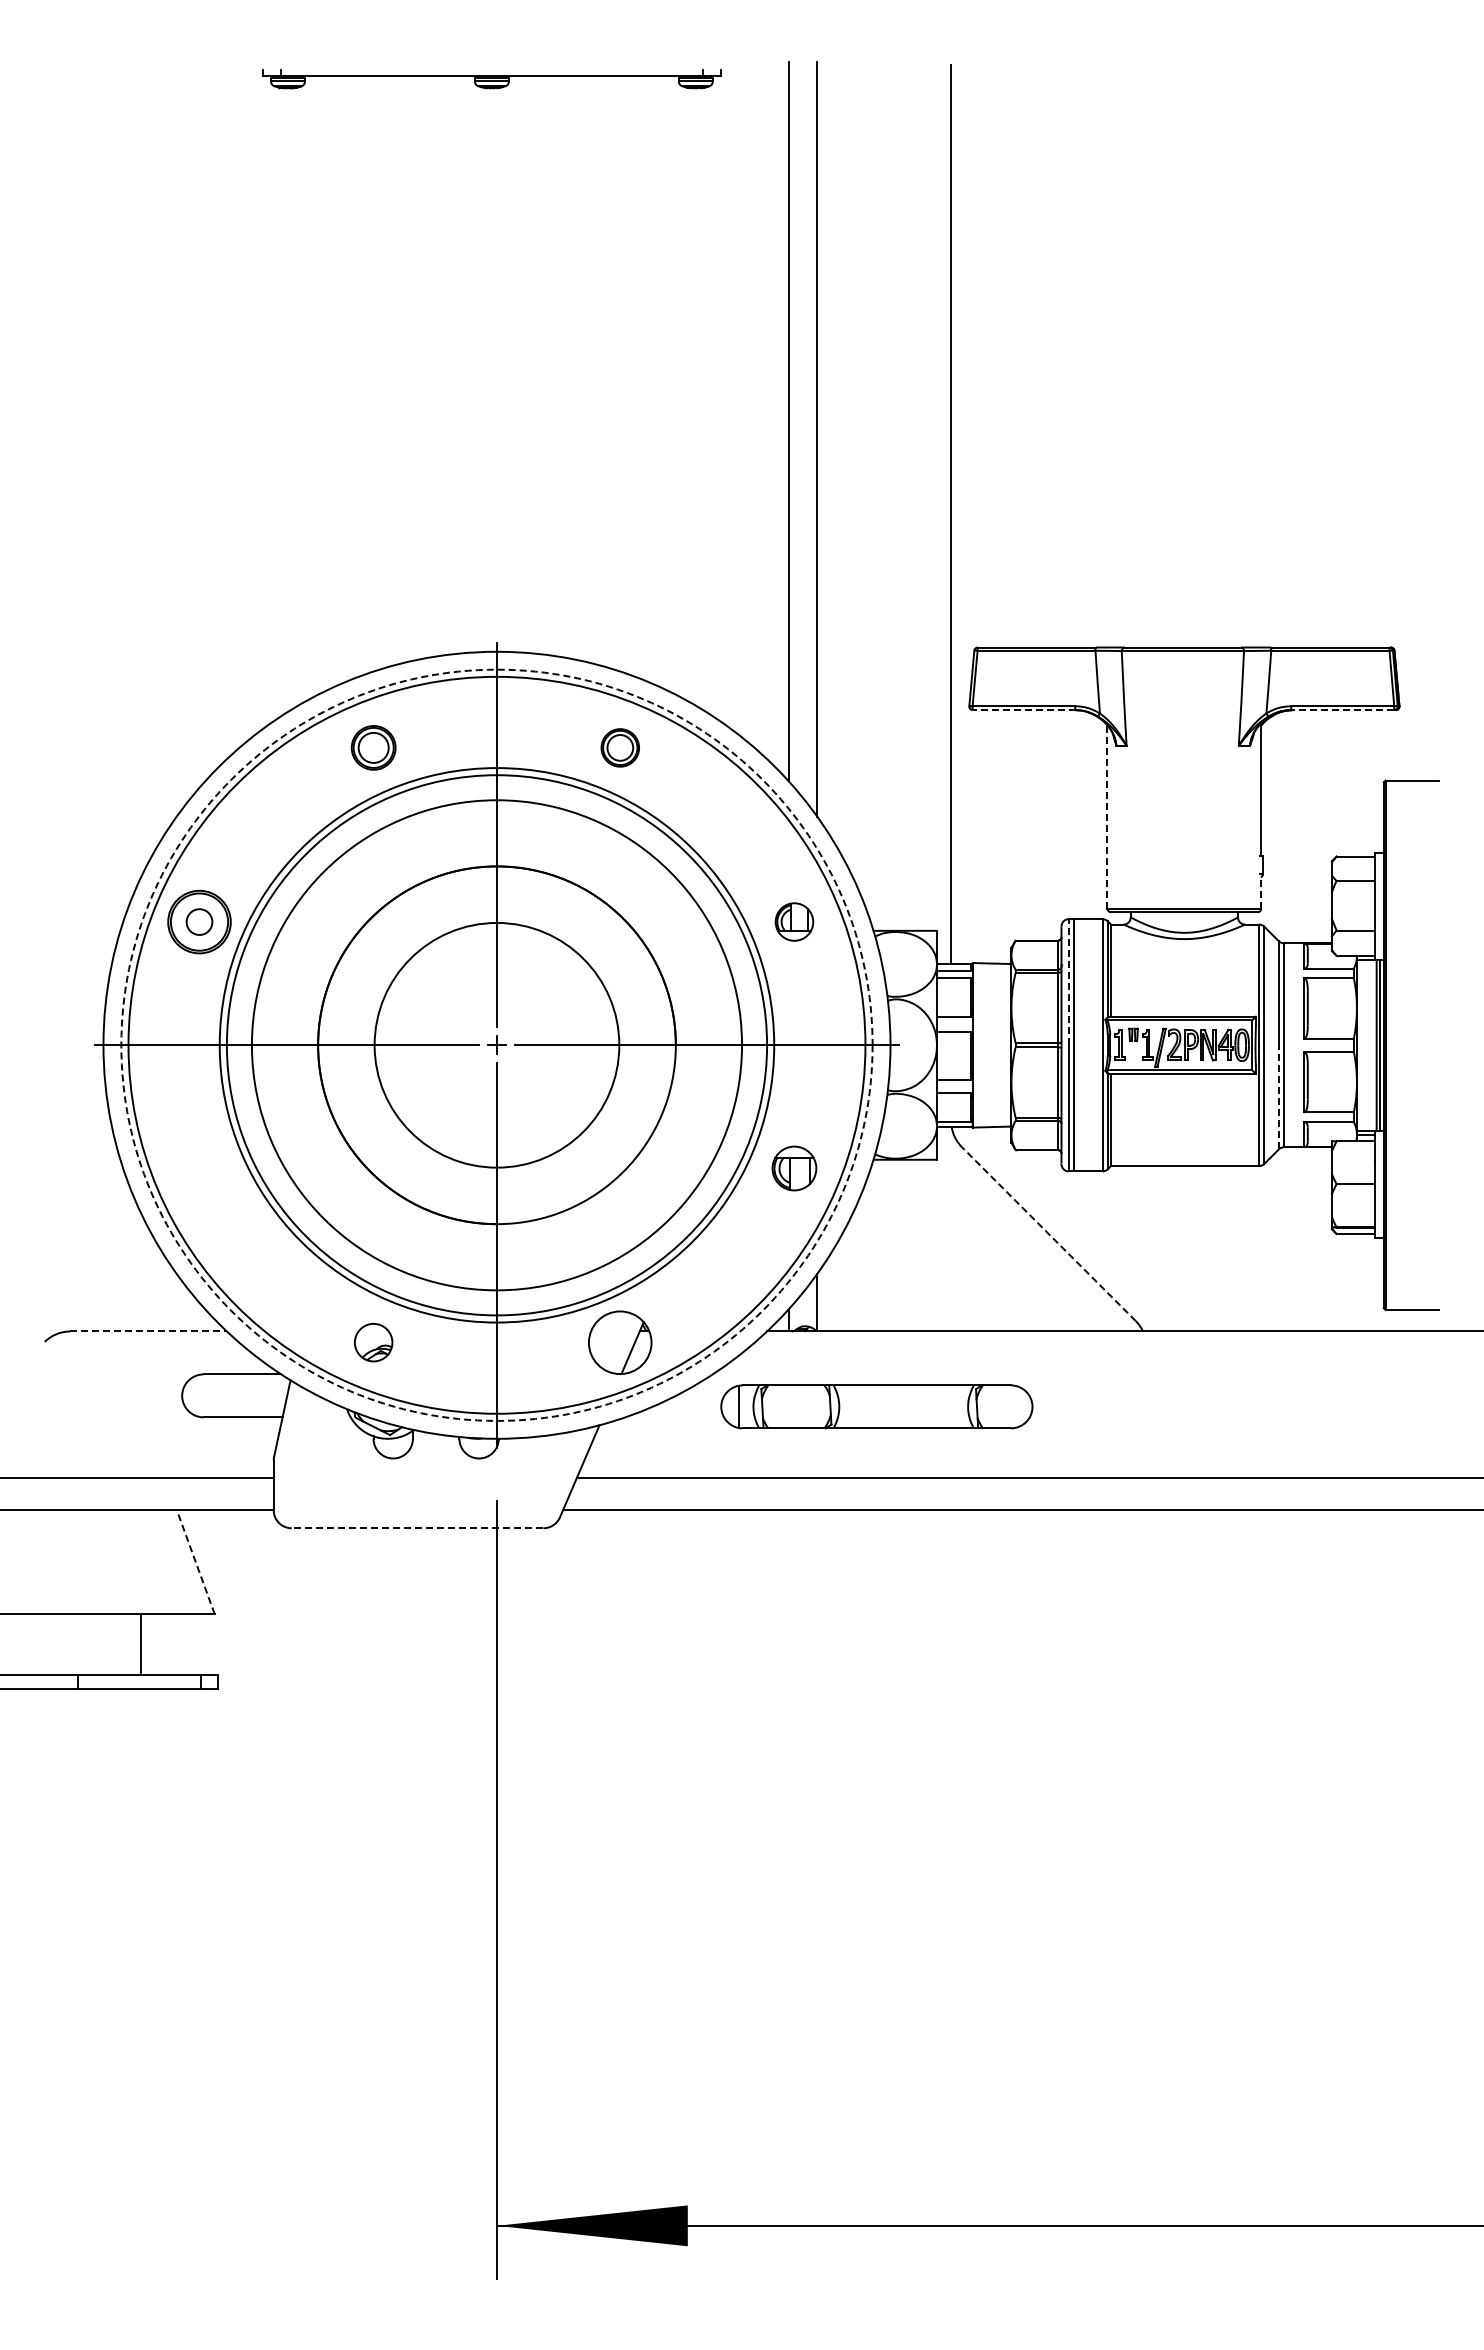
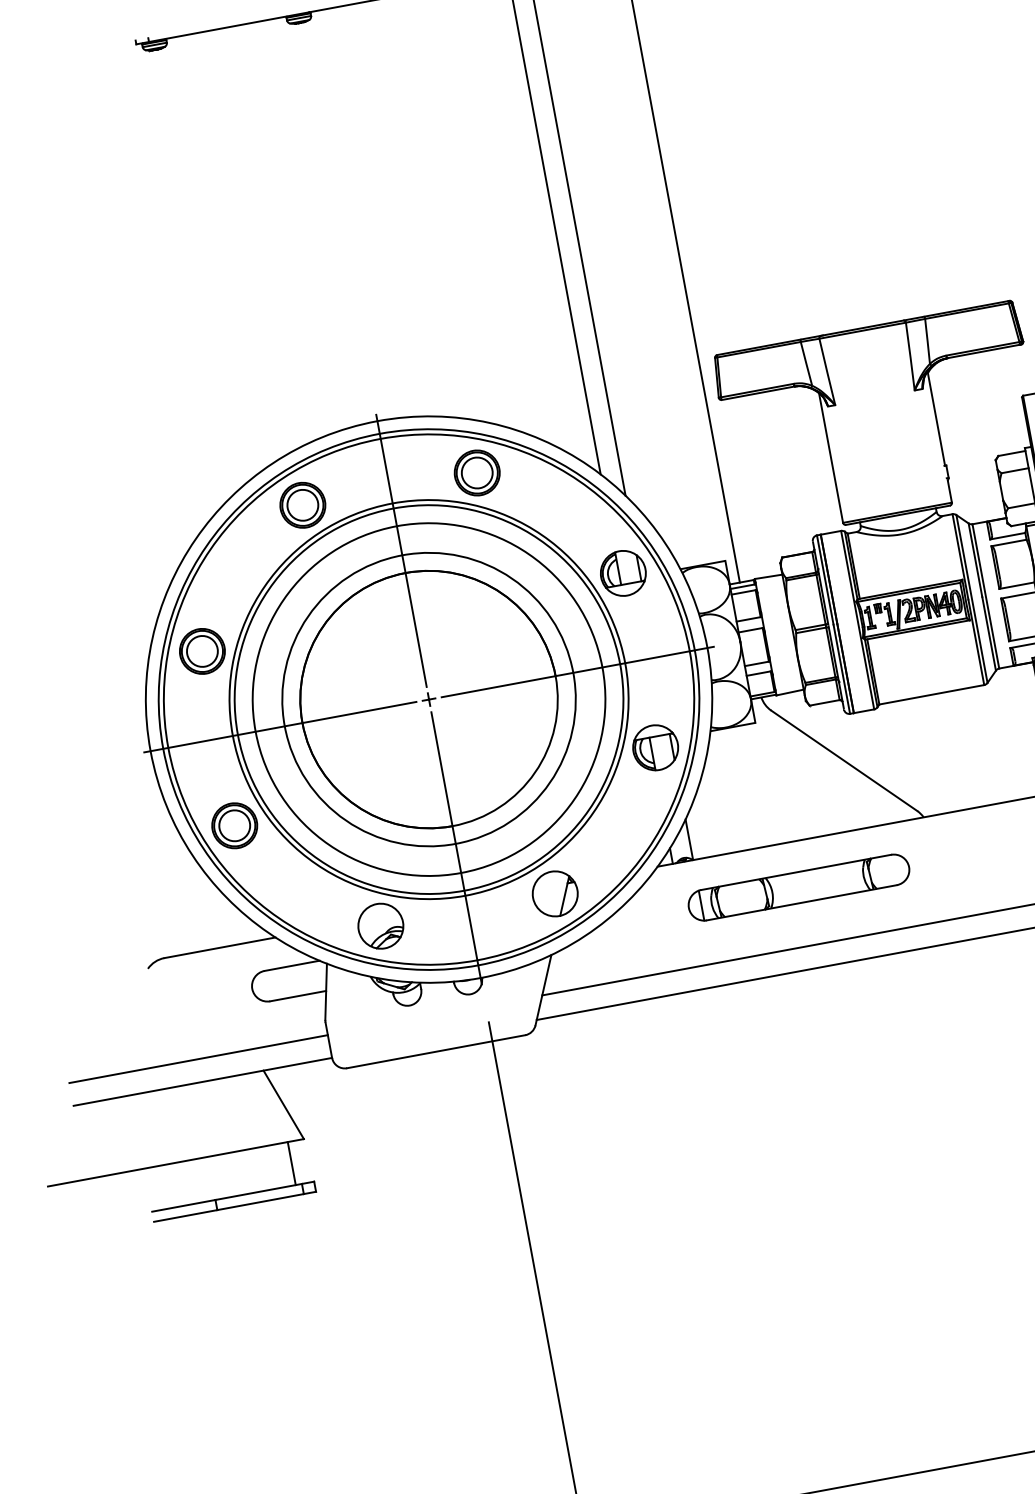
line: (1023, 710) -> (757, 393), dashed -> solid
line: (1342, 710) -> (983, 351), dashed -> solid
part: (373, 747) -> (302, 505), size x1.43
part: (620, 747) -> (477, 472), size x1.67
line: (1107, 817) -> (831, 458), dashed -> solid
line: (1261, 892) -> (949, 491), dashed -> solid
circle: (199, 921) -> (202, 651), size x1.67
part: (794, 921) -> (623, 572), size x1.67
line: (1068, 981) -> (825, 579), dashed -> solid
circle: (496, 1044) -> (428, 699), dashed -> solid
circle: (496, 1045) -> (428, 699), size x1.67
line: (1278, 1096) -> (988, 633), dashed -> solid
part: (199, 1168) -> (234, 825), added
part: (794, 1168) -> (655, 747), size x1.43
line: (1048, 1233) -> (843, 760), dashed -> solid
line: (148, 1331) -> (220, 947), dashed -> solid
part: (373, 1342) -> (380, 926), size x1.67
part: (876, 1406) -> (798, 887), moved
line: (417, 1528) -> (436, 1051), dashed -> solid
line: (195, 1561) -> (283, 1104), dashed -> solid
line: (140, 1644) -> (291, 1163), moved

